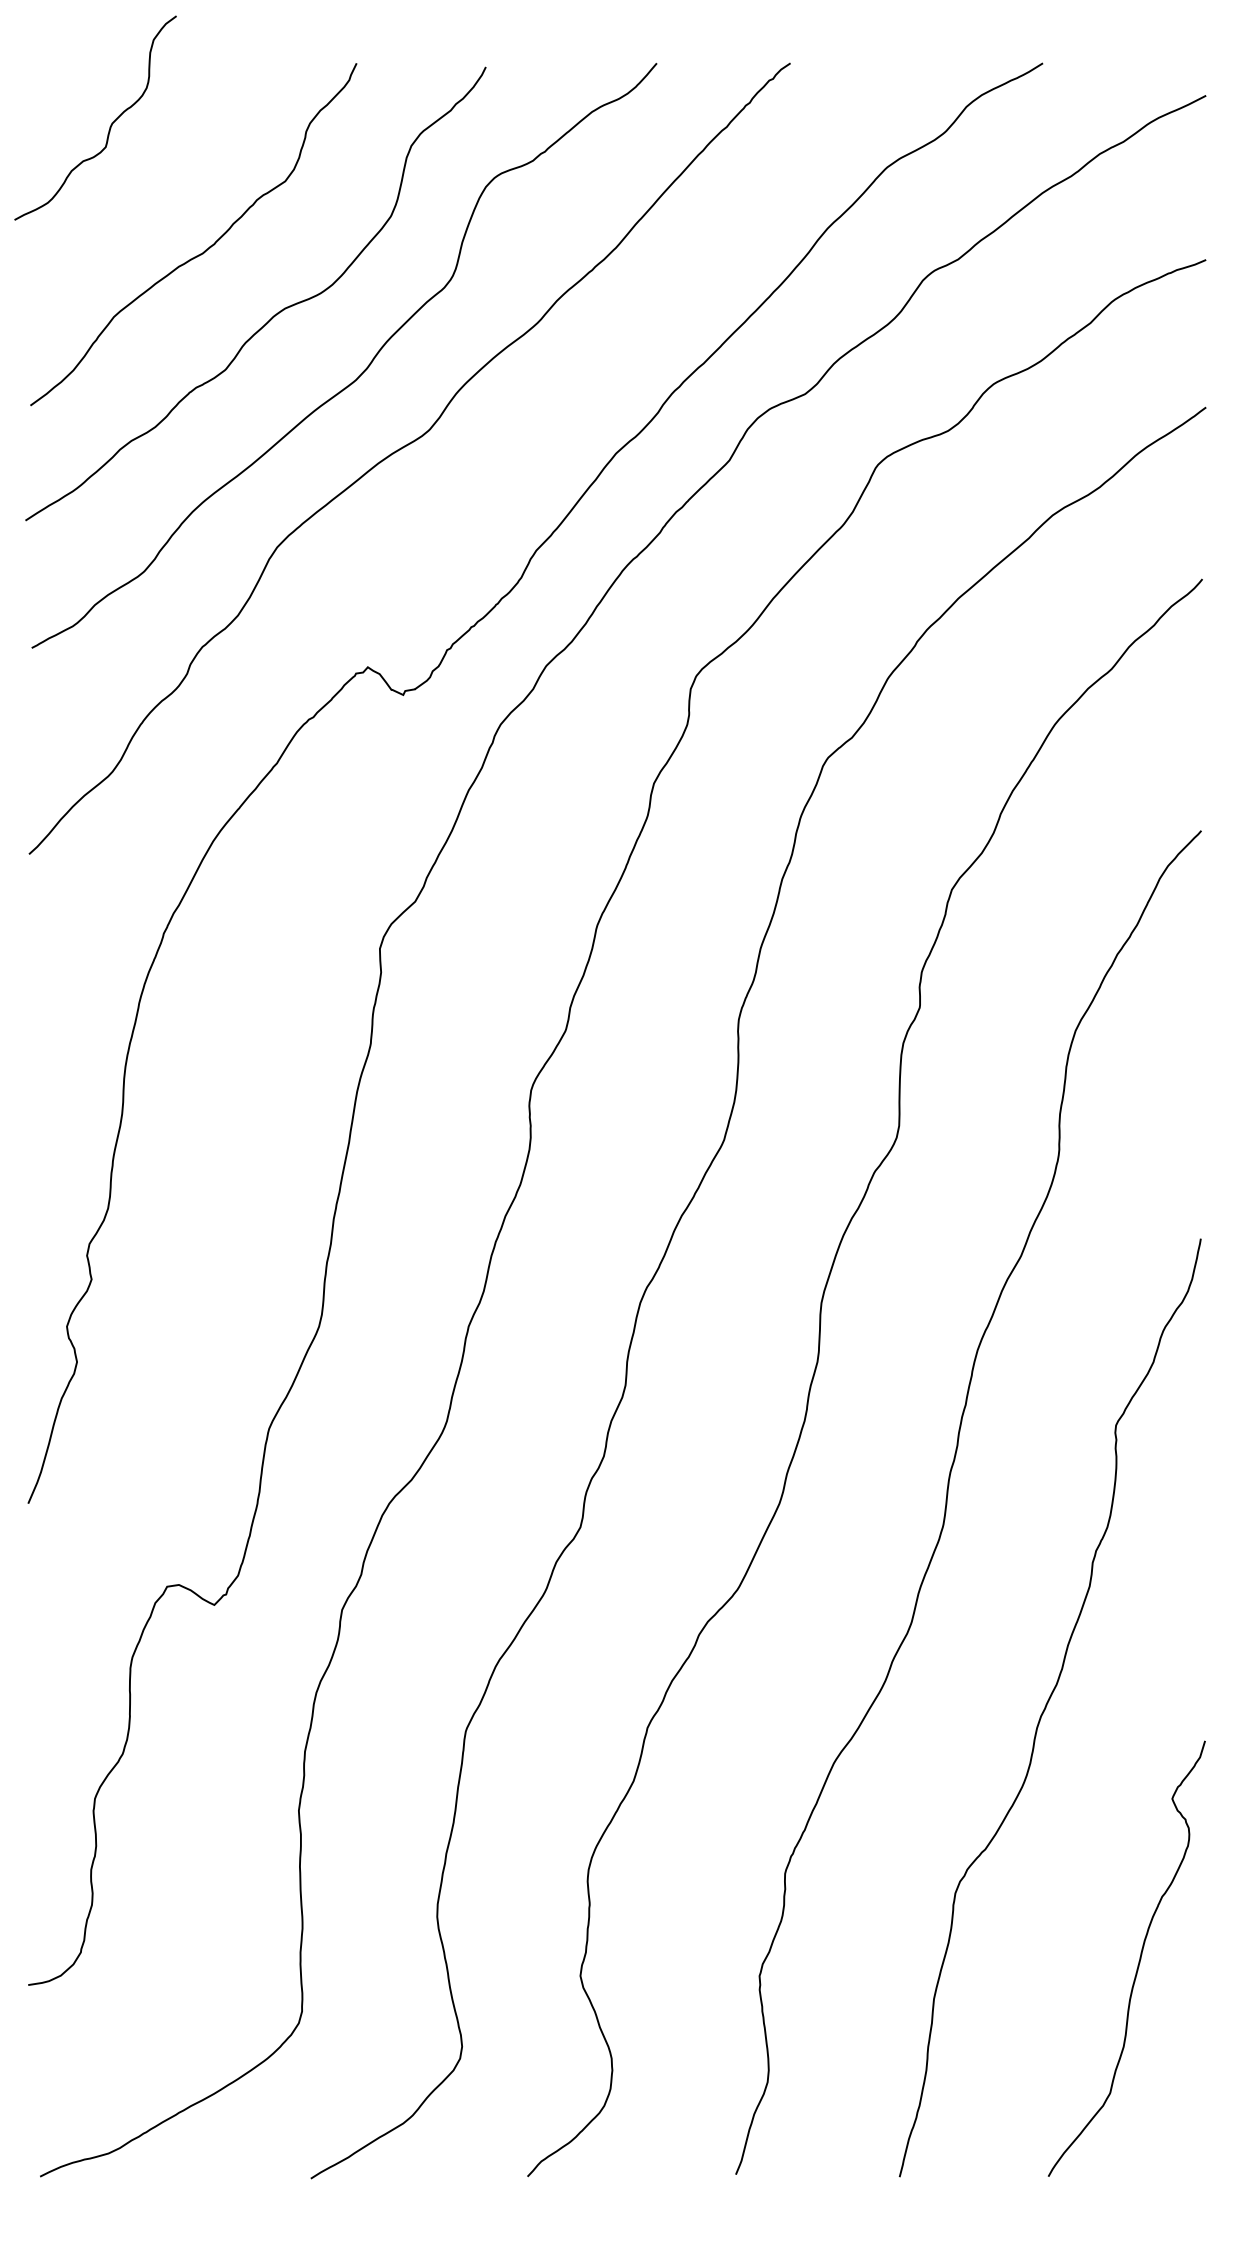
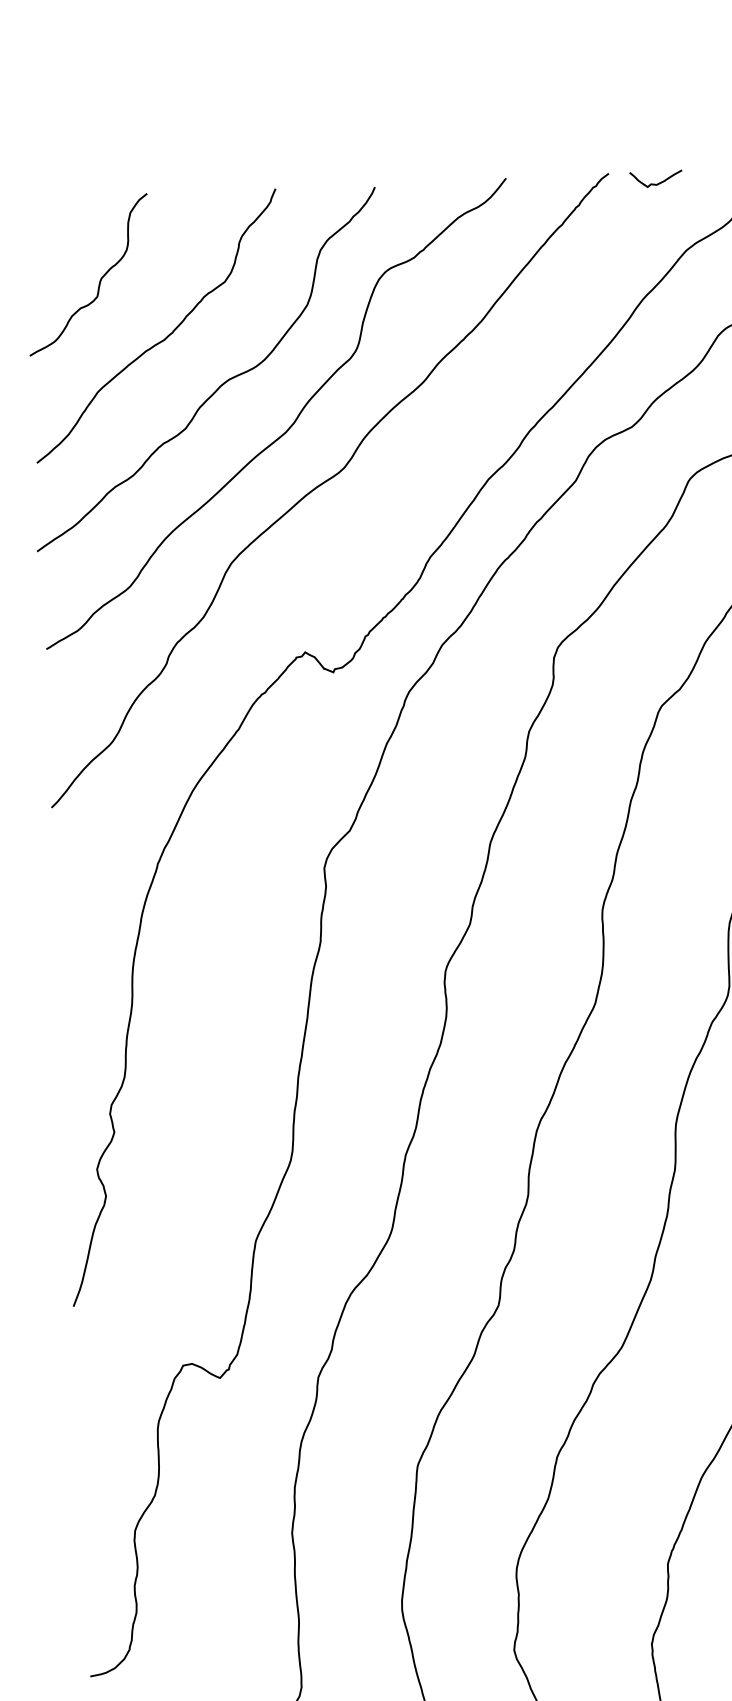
curve: (854, 78) -> (658, 183), added
curve: (110, 124) -> (100, 279), moved

